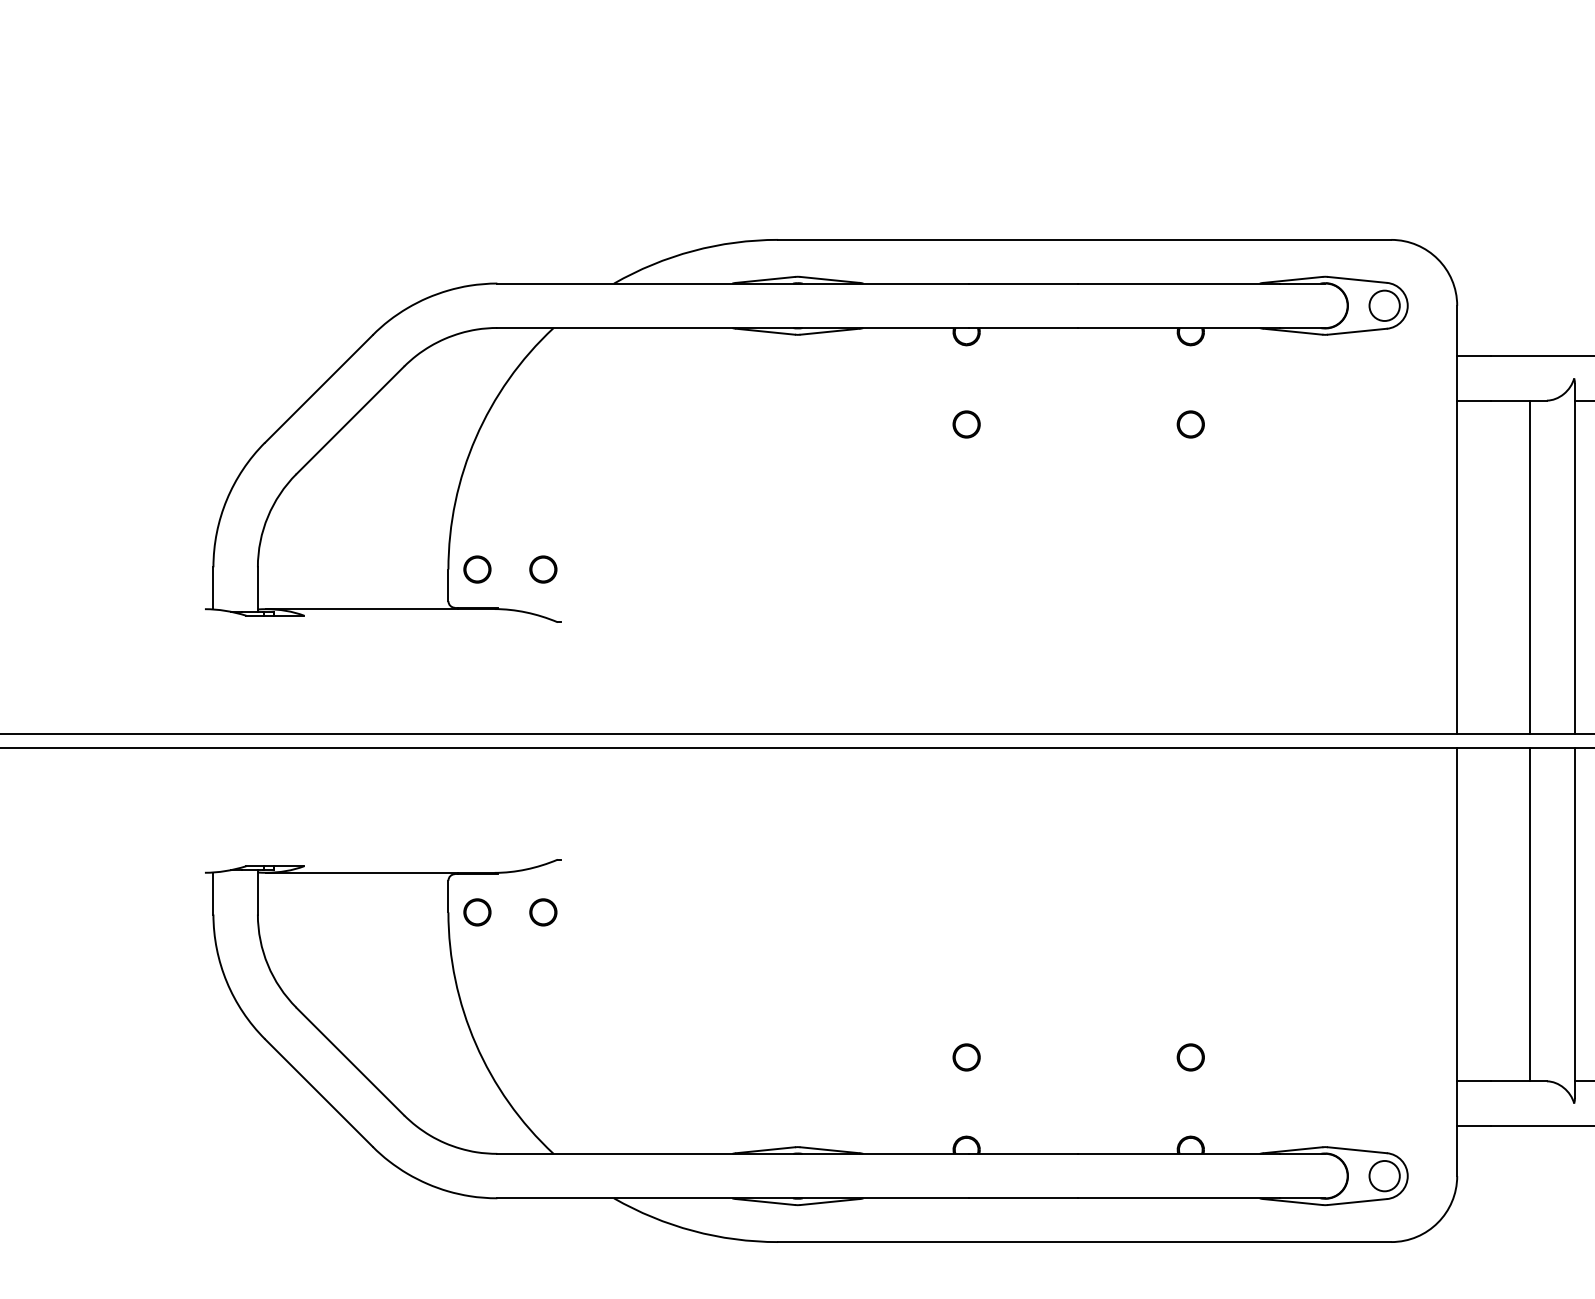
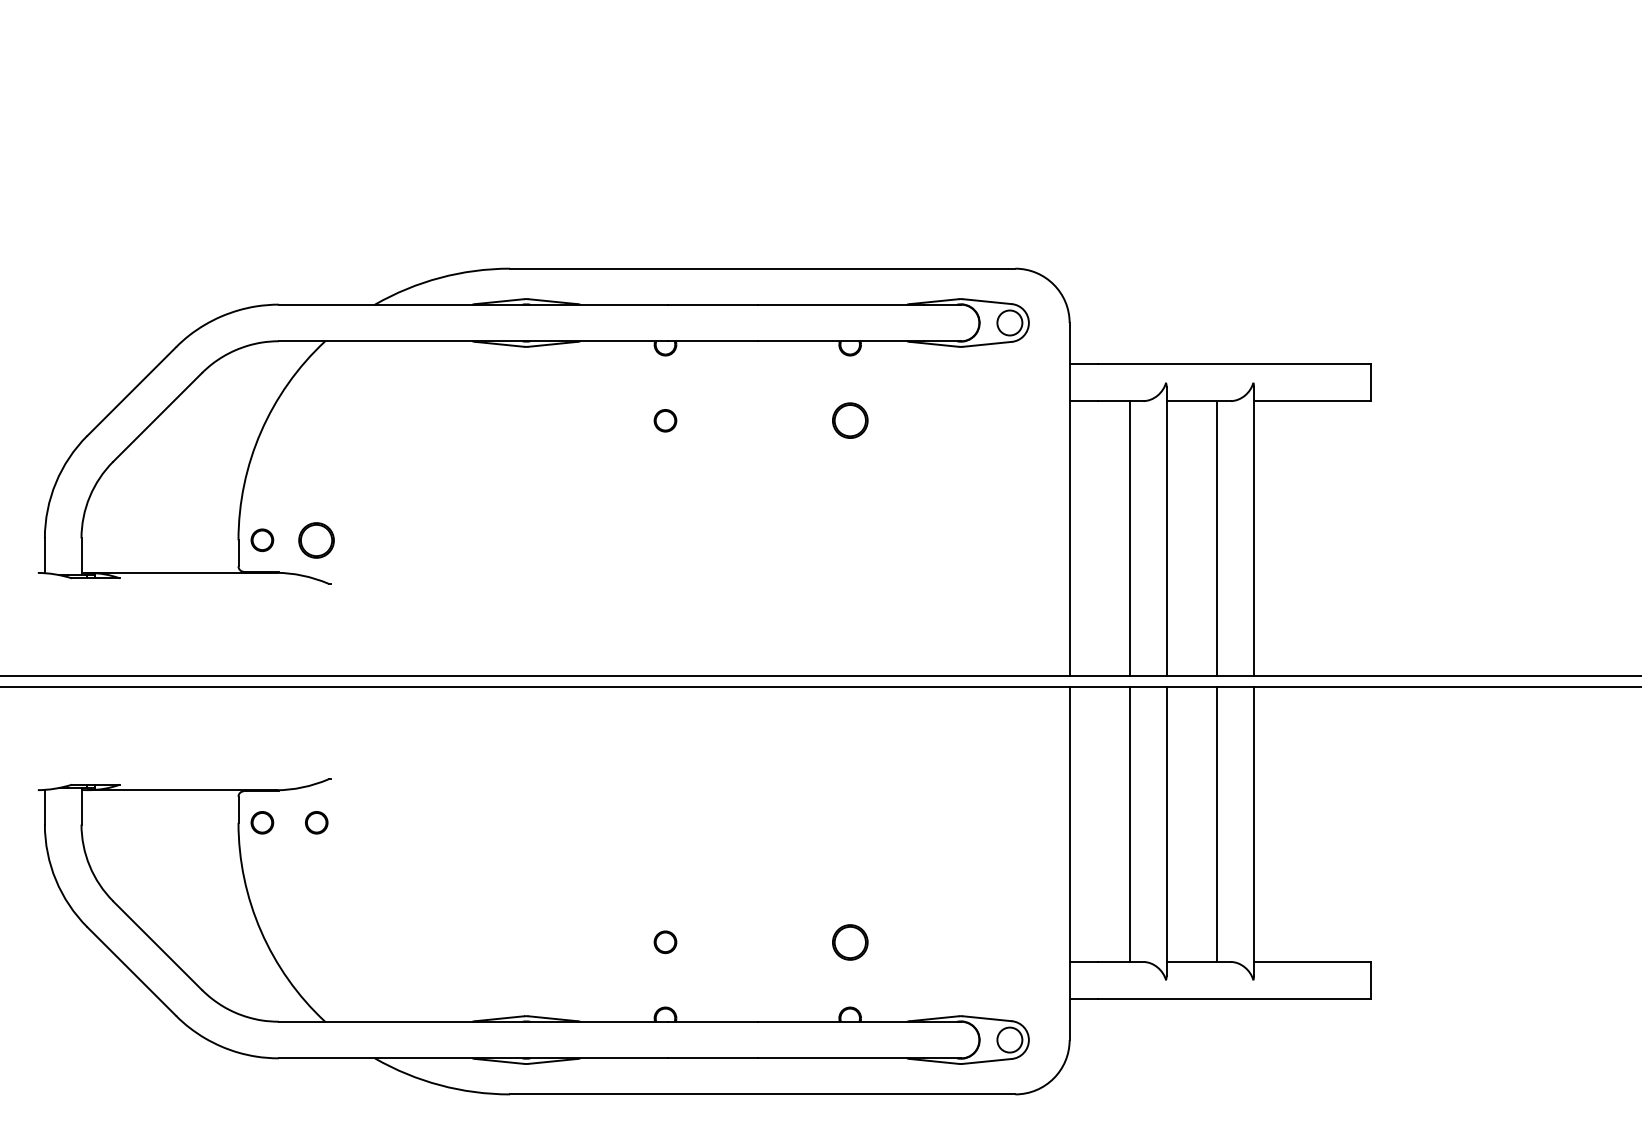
circle: (1189, 424) -> (849, 420), size x1.6
circle: (543, 568) -> (316, 539), size x1.6
circle: (1189, 1056) -> (849, 941), size x1.6

